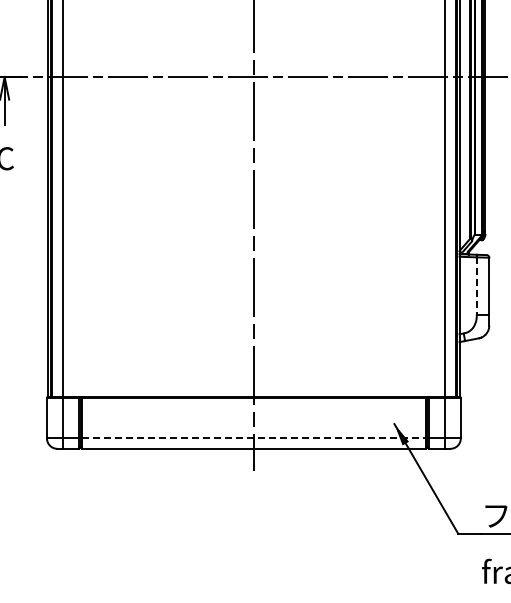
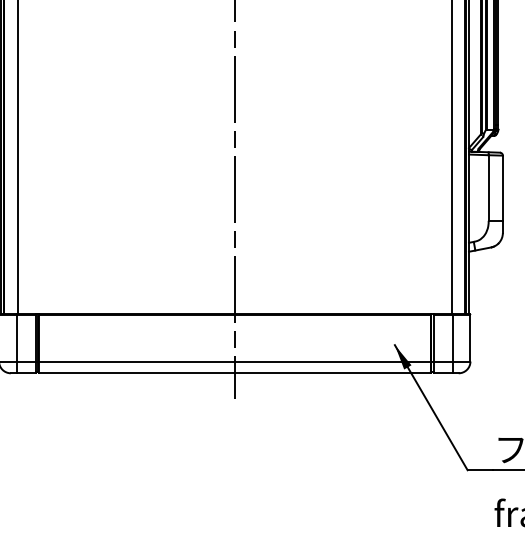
line: (476, 286) -> (488, 188), dashed -> solid
line: (253, 438) -> (234, 361), dashed -> solid

